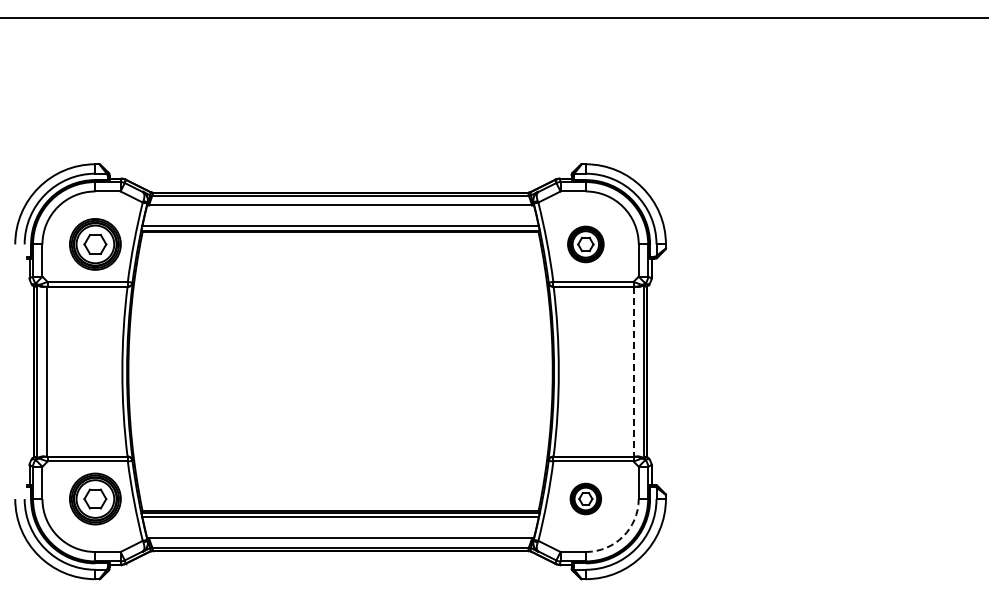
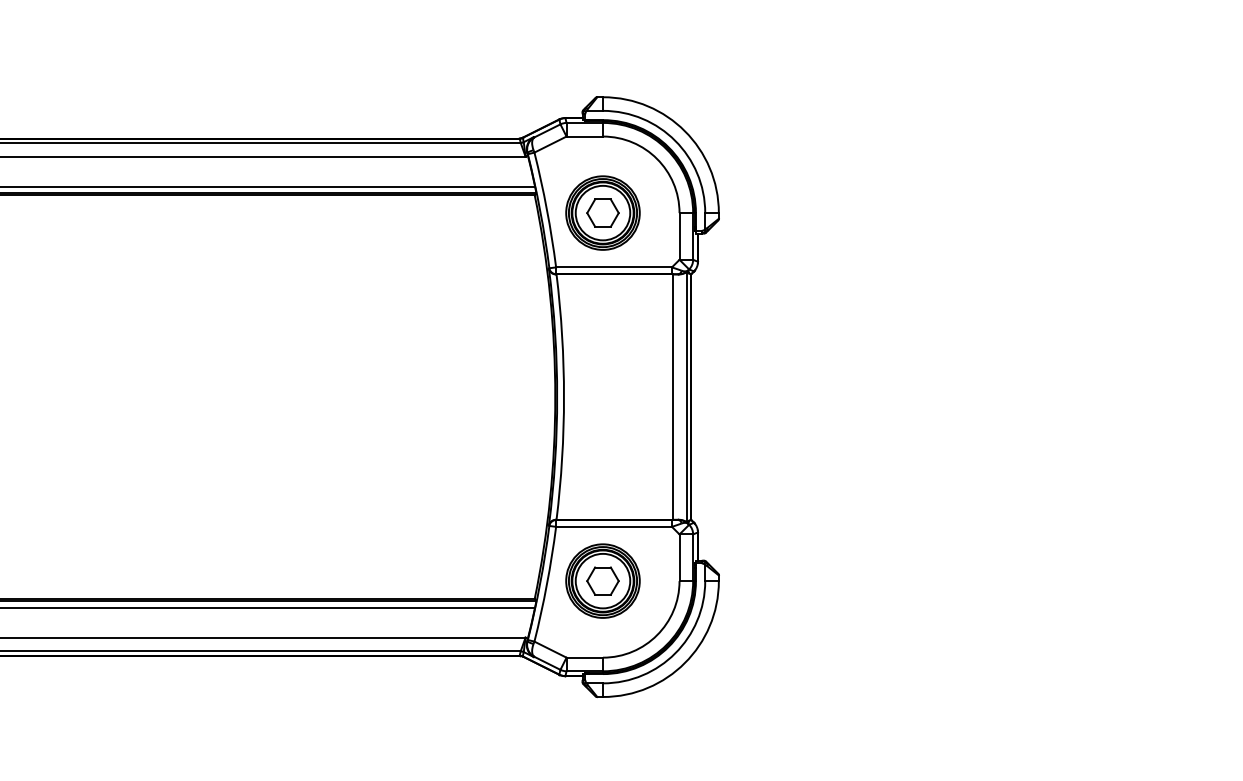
part: (585, 244) -> (602, 213), size x1.43
line: (634, 371) -> (673, 396), dashed -> solid
part: (585, 498) -> (602, 580), size x1.67
arc: (623, 536) -> (657, 635), dashed -> solid

